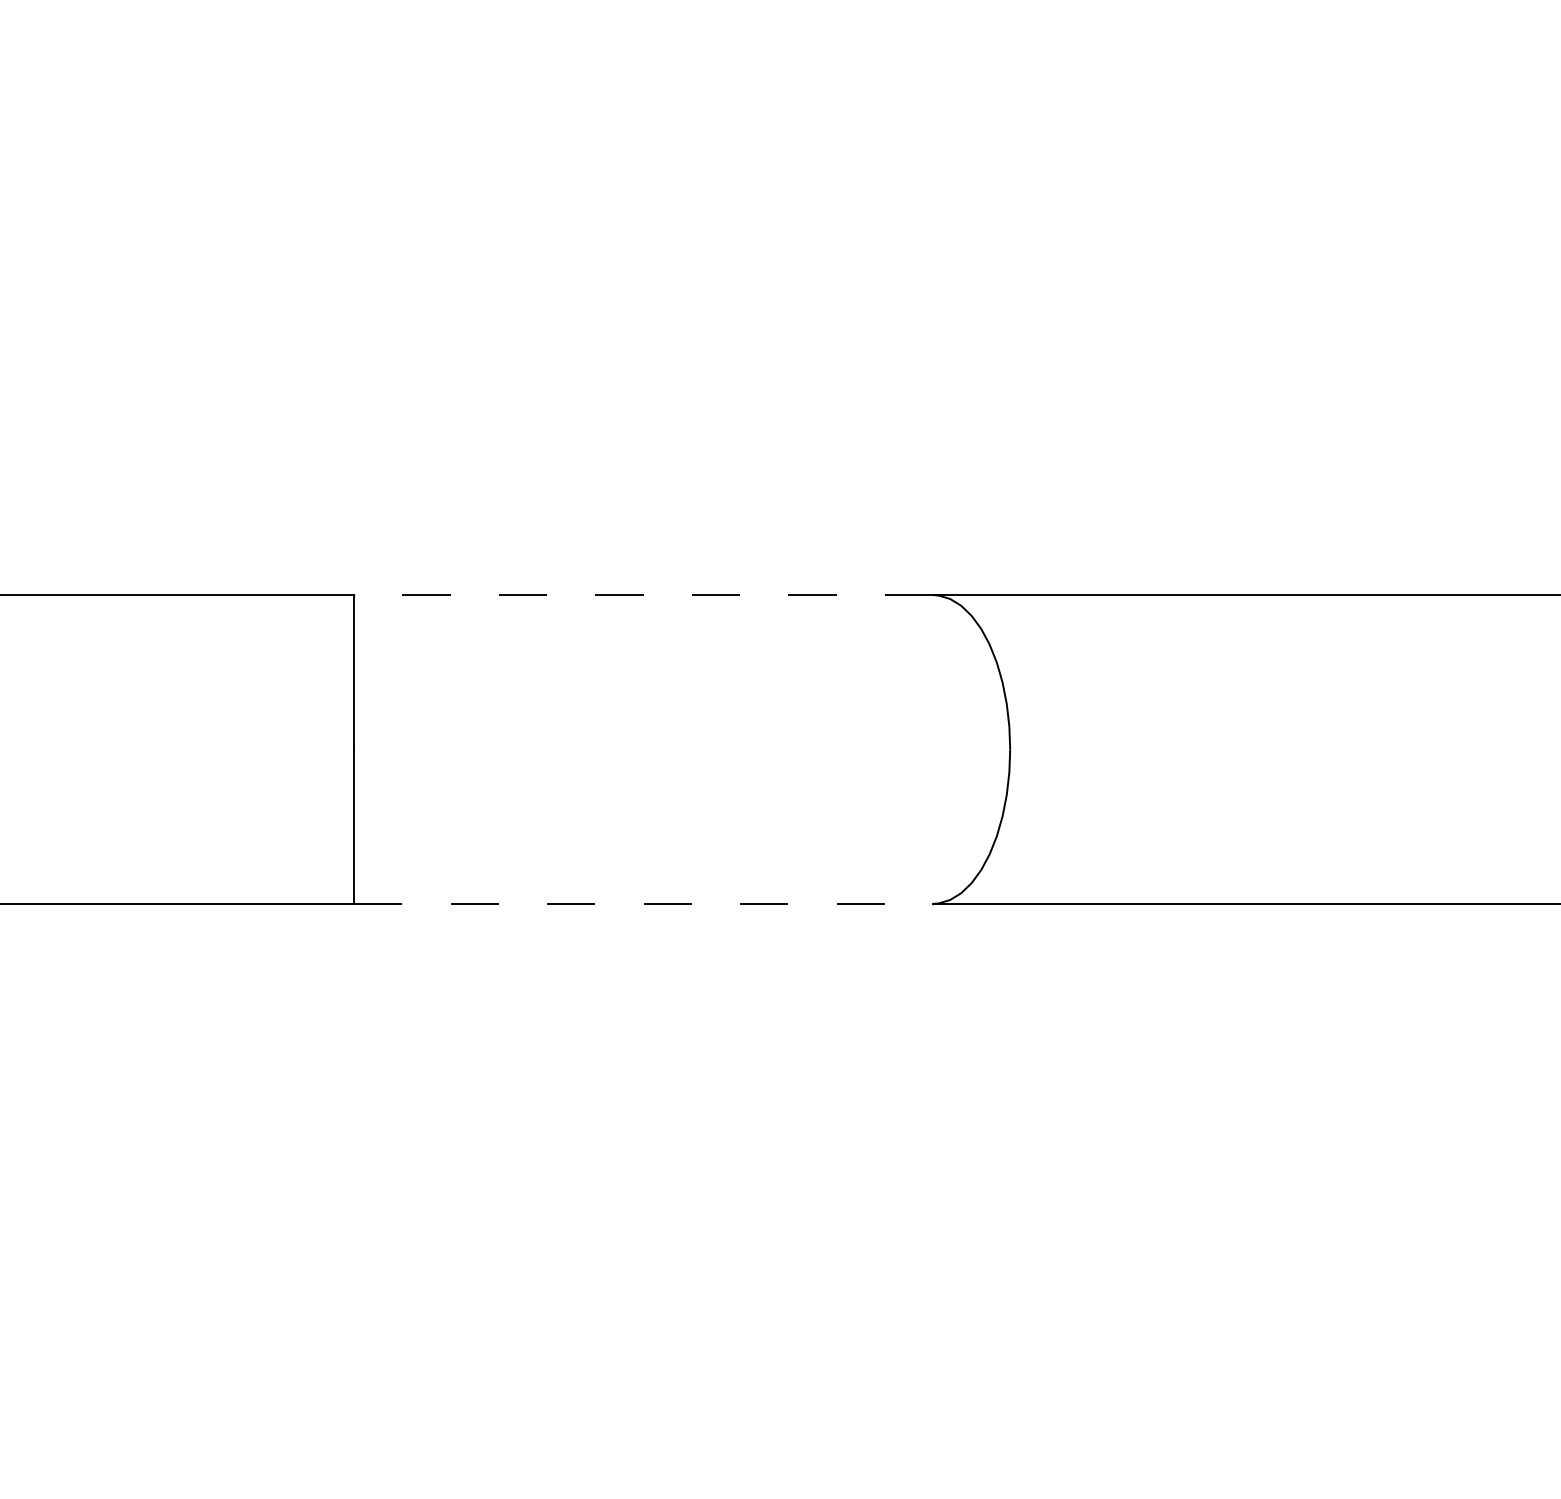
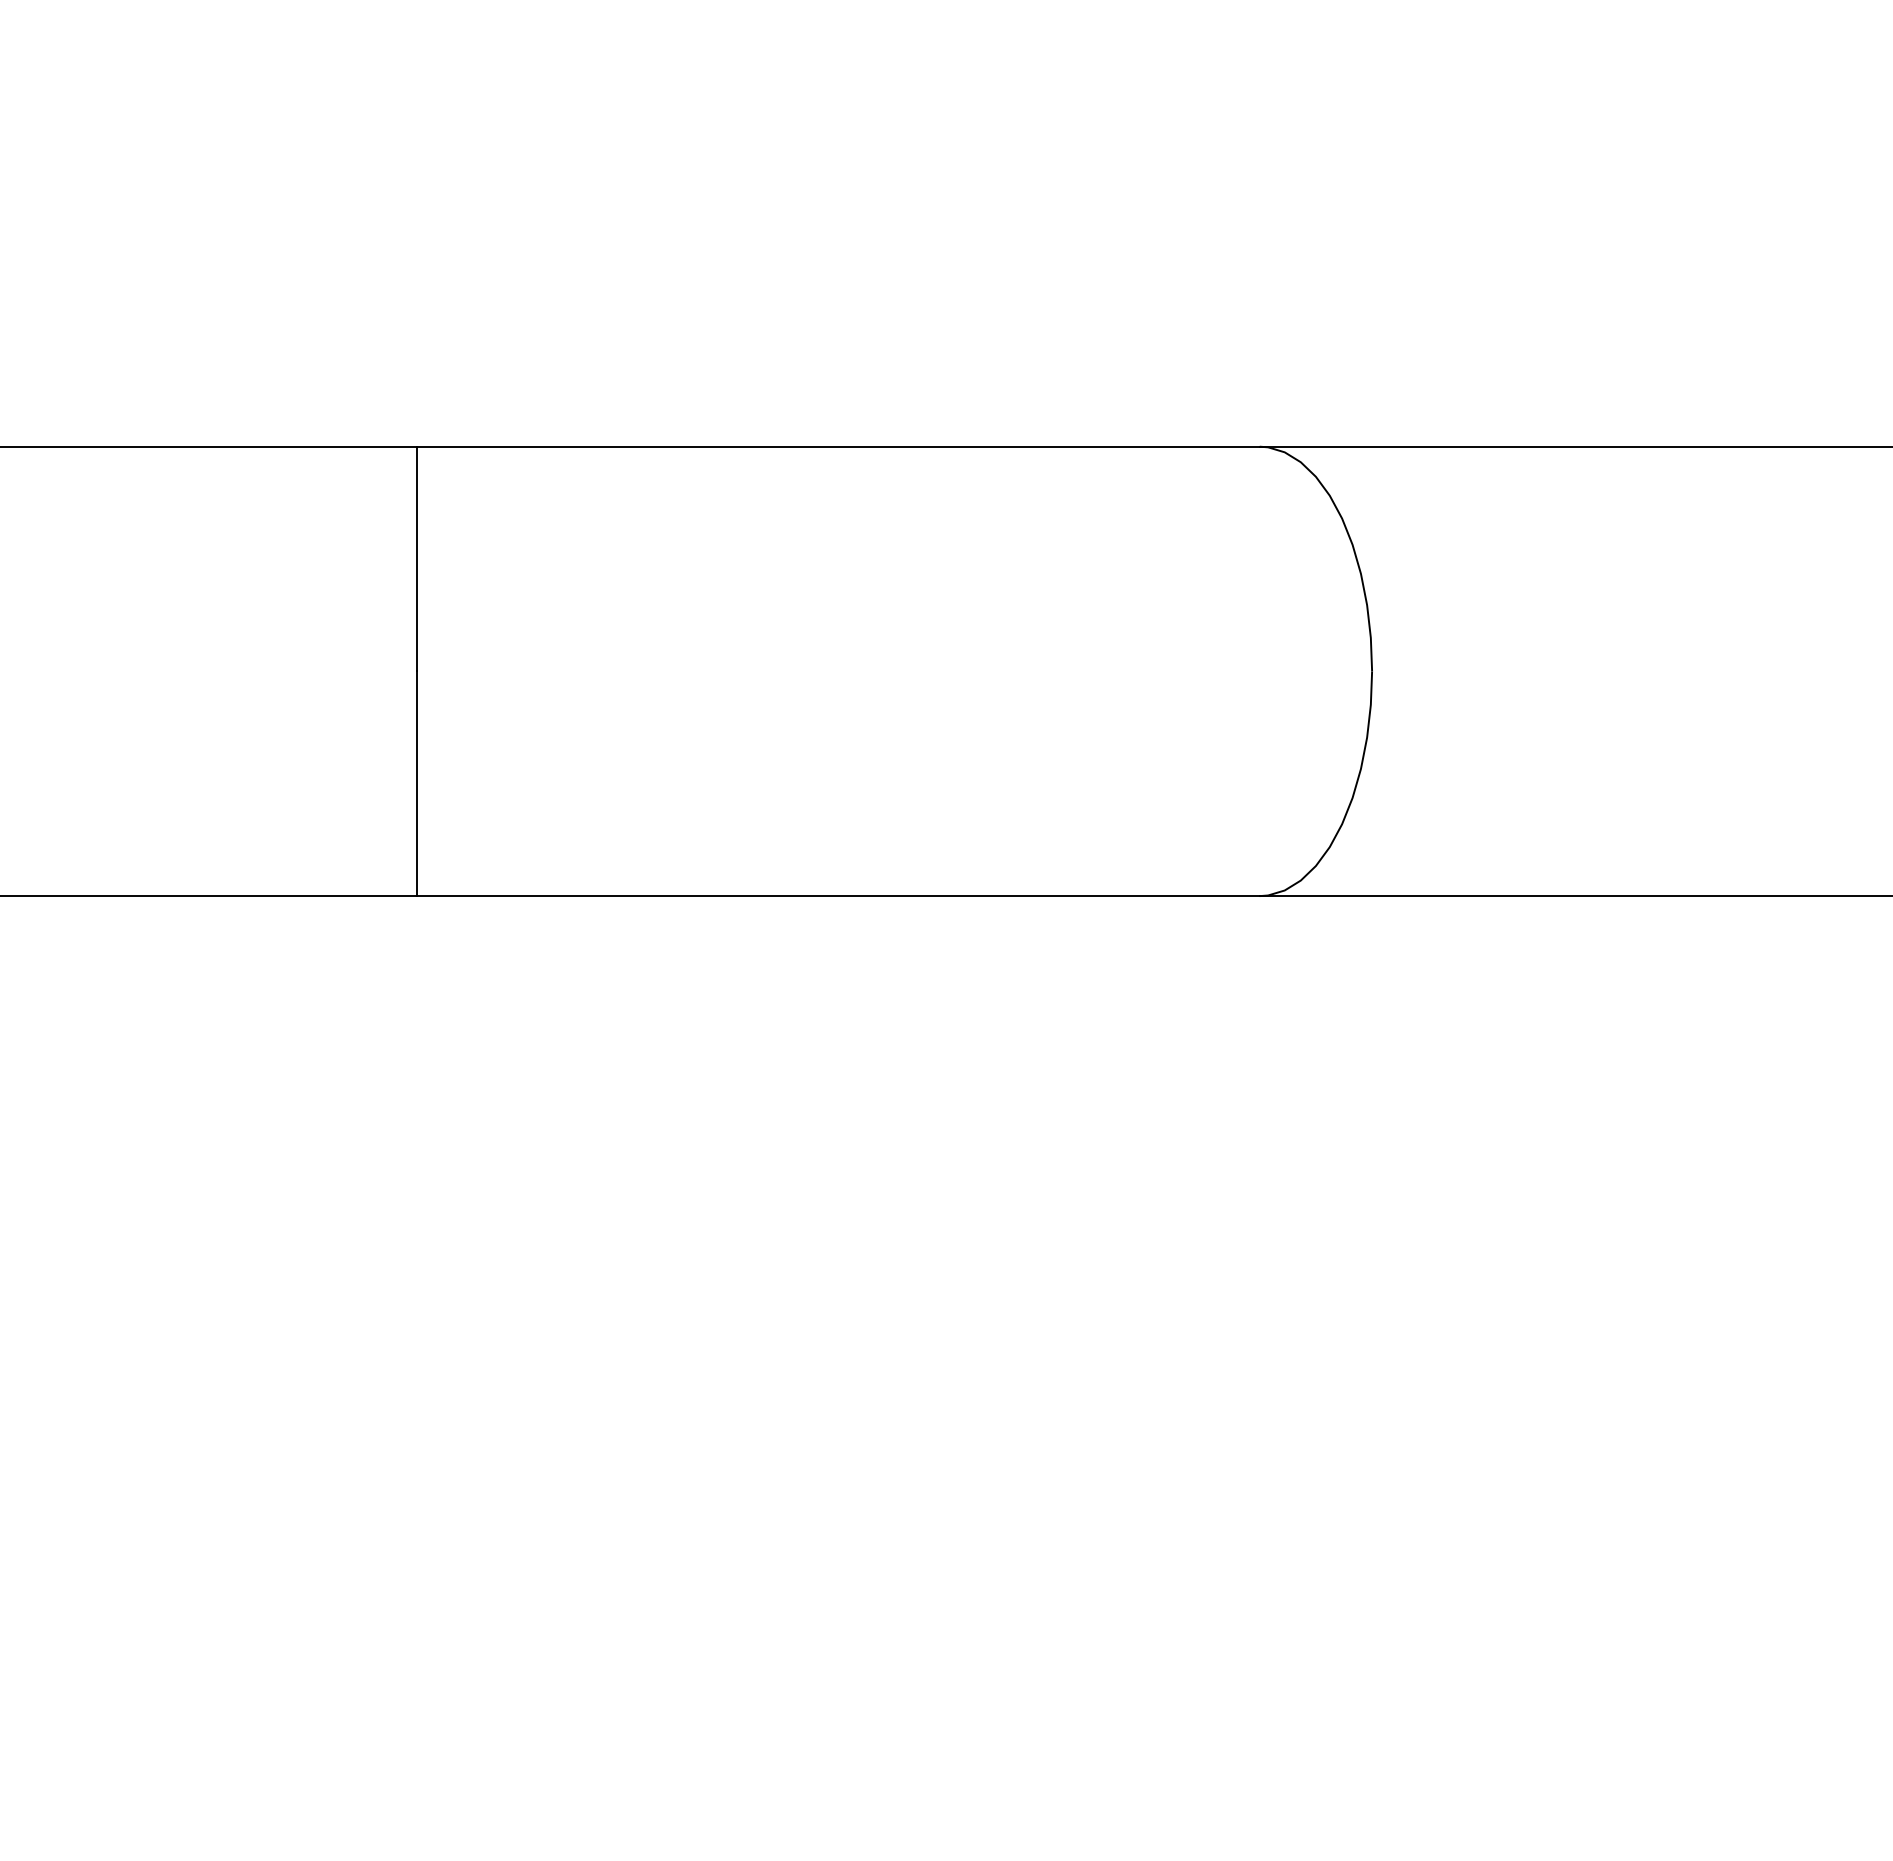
line: (643, 595) -> (838, 447), dashed -> solid
line: (644, 903) -> (839, 895), dashed -> solid

